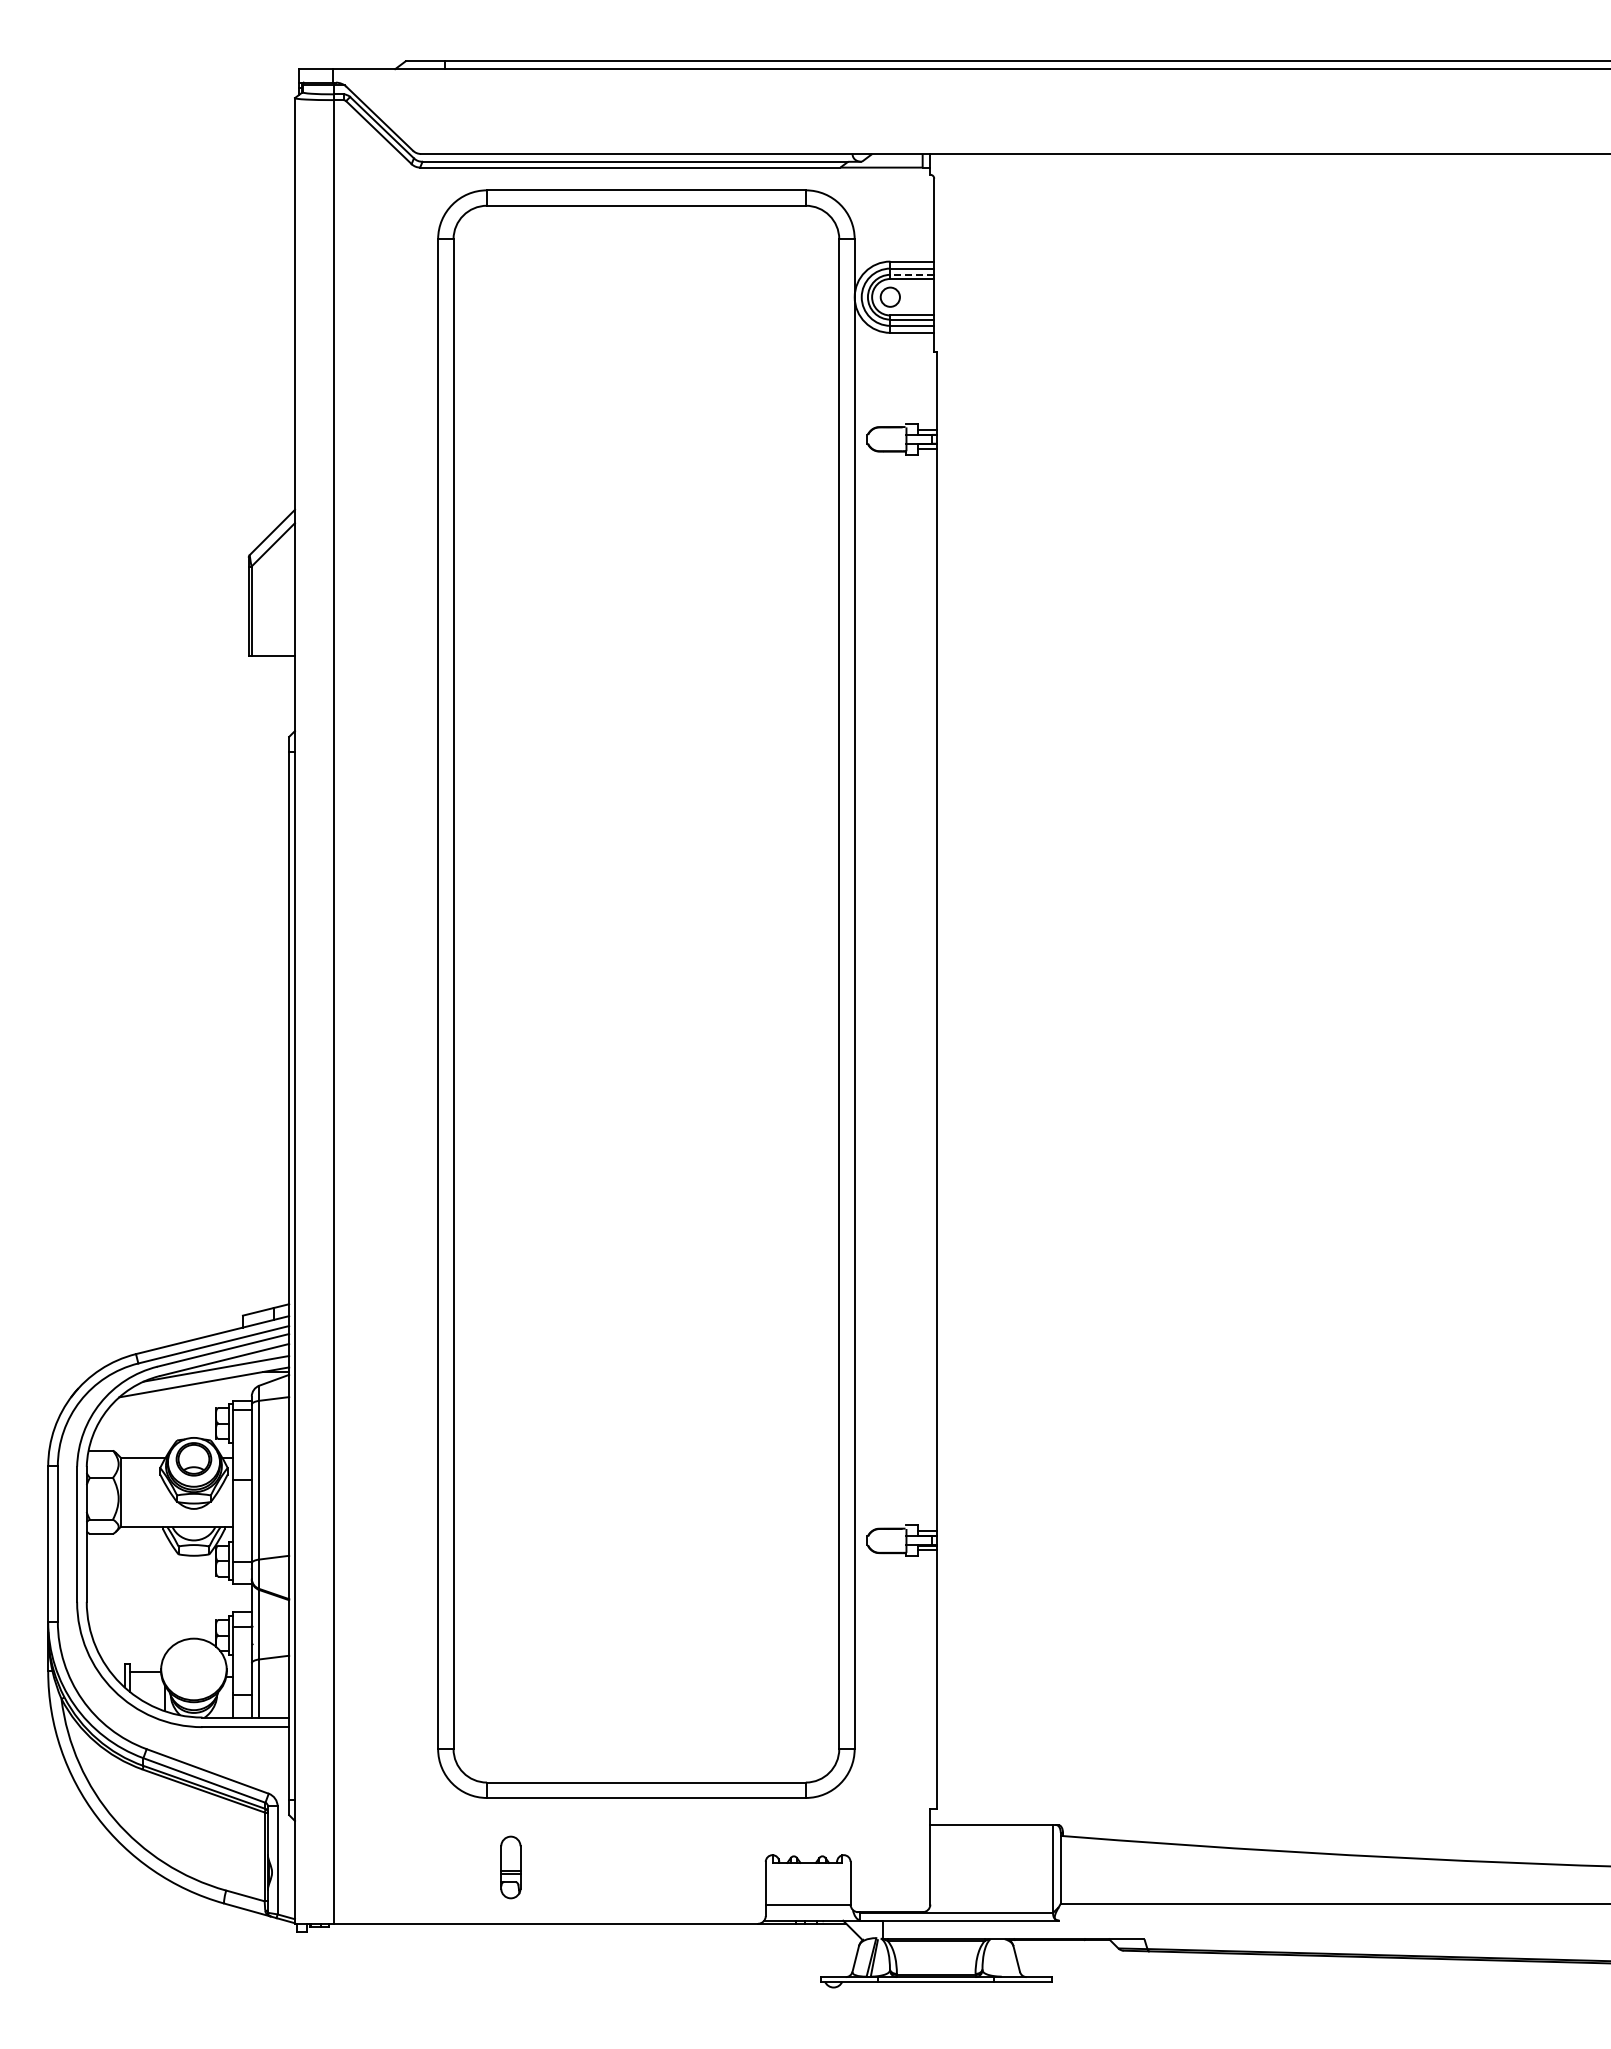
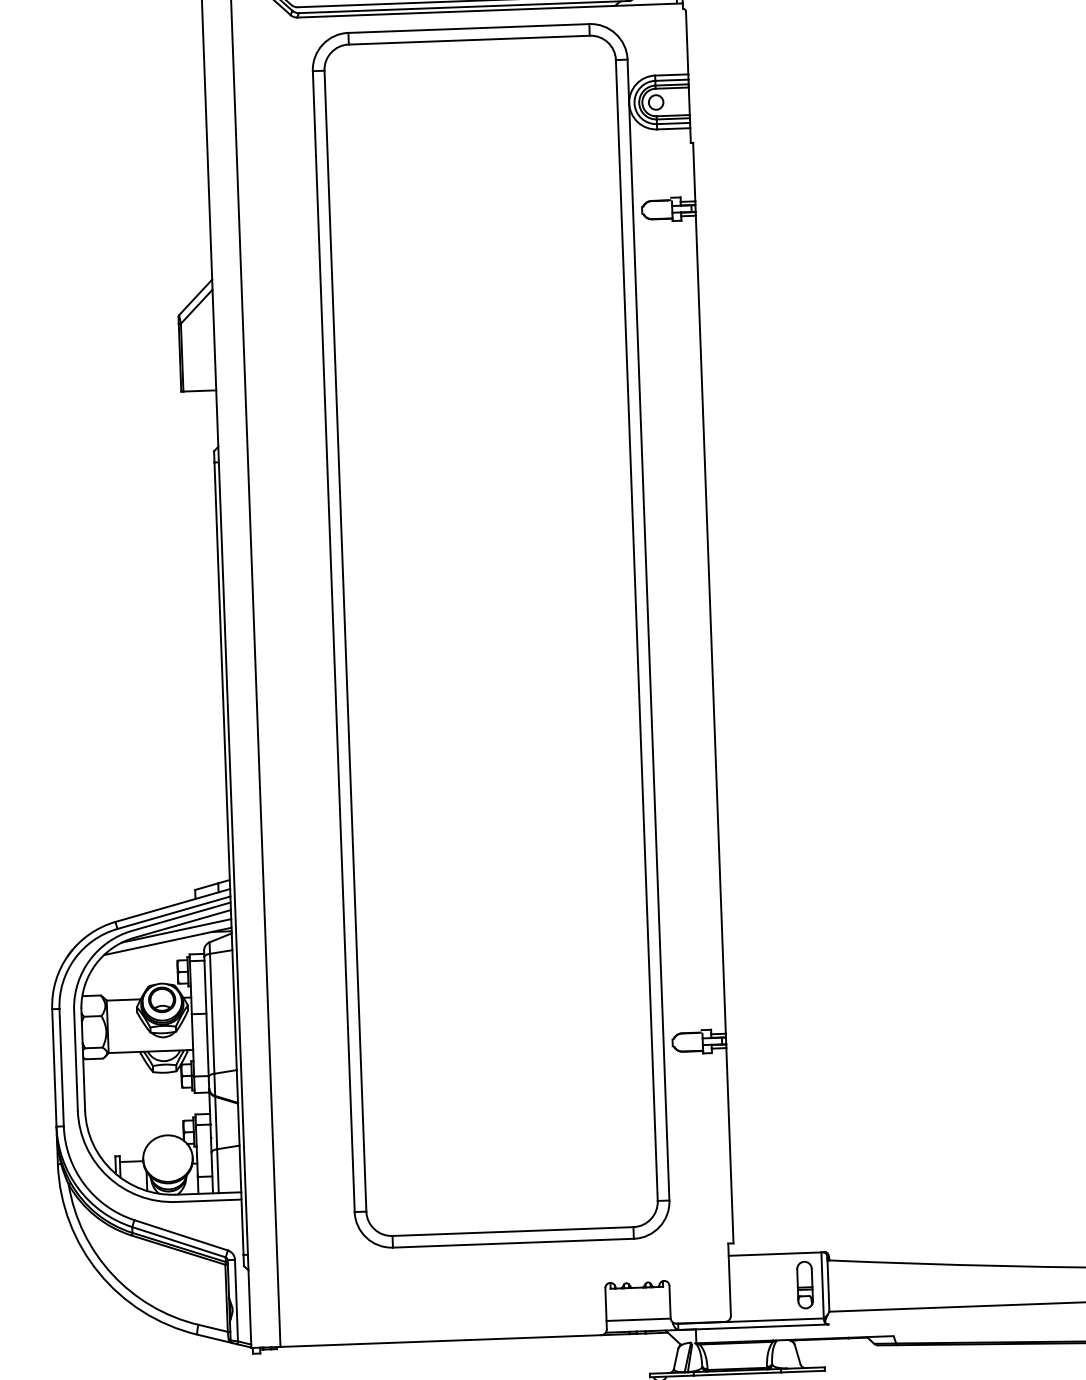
line: (912, 274) -> (672, 84), dashed -> solid
part: (510, 1867) -> (804, 1285), moved

